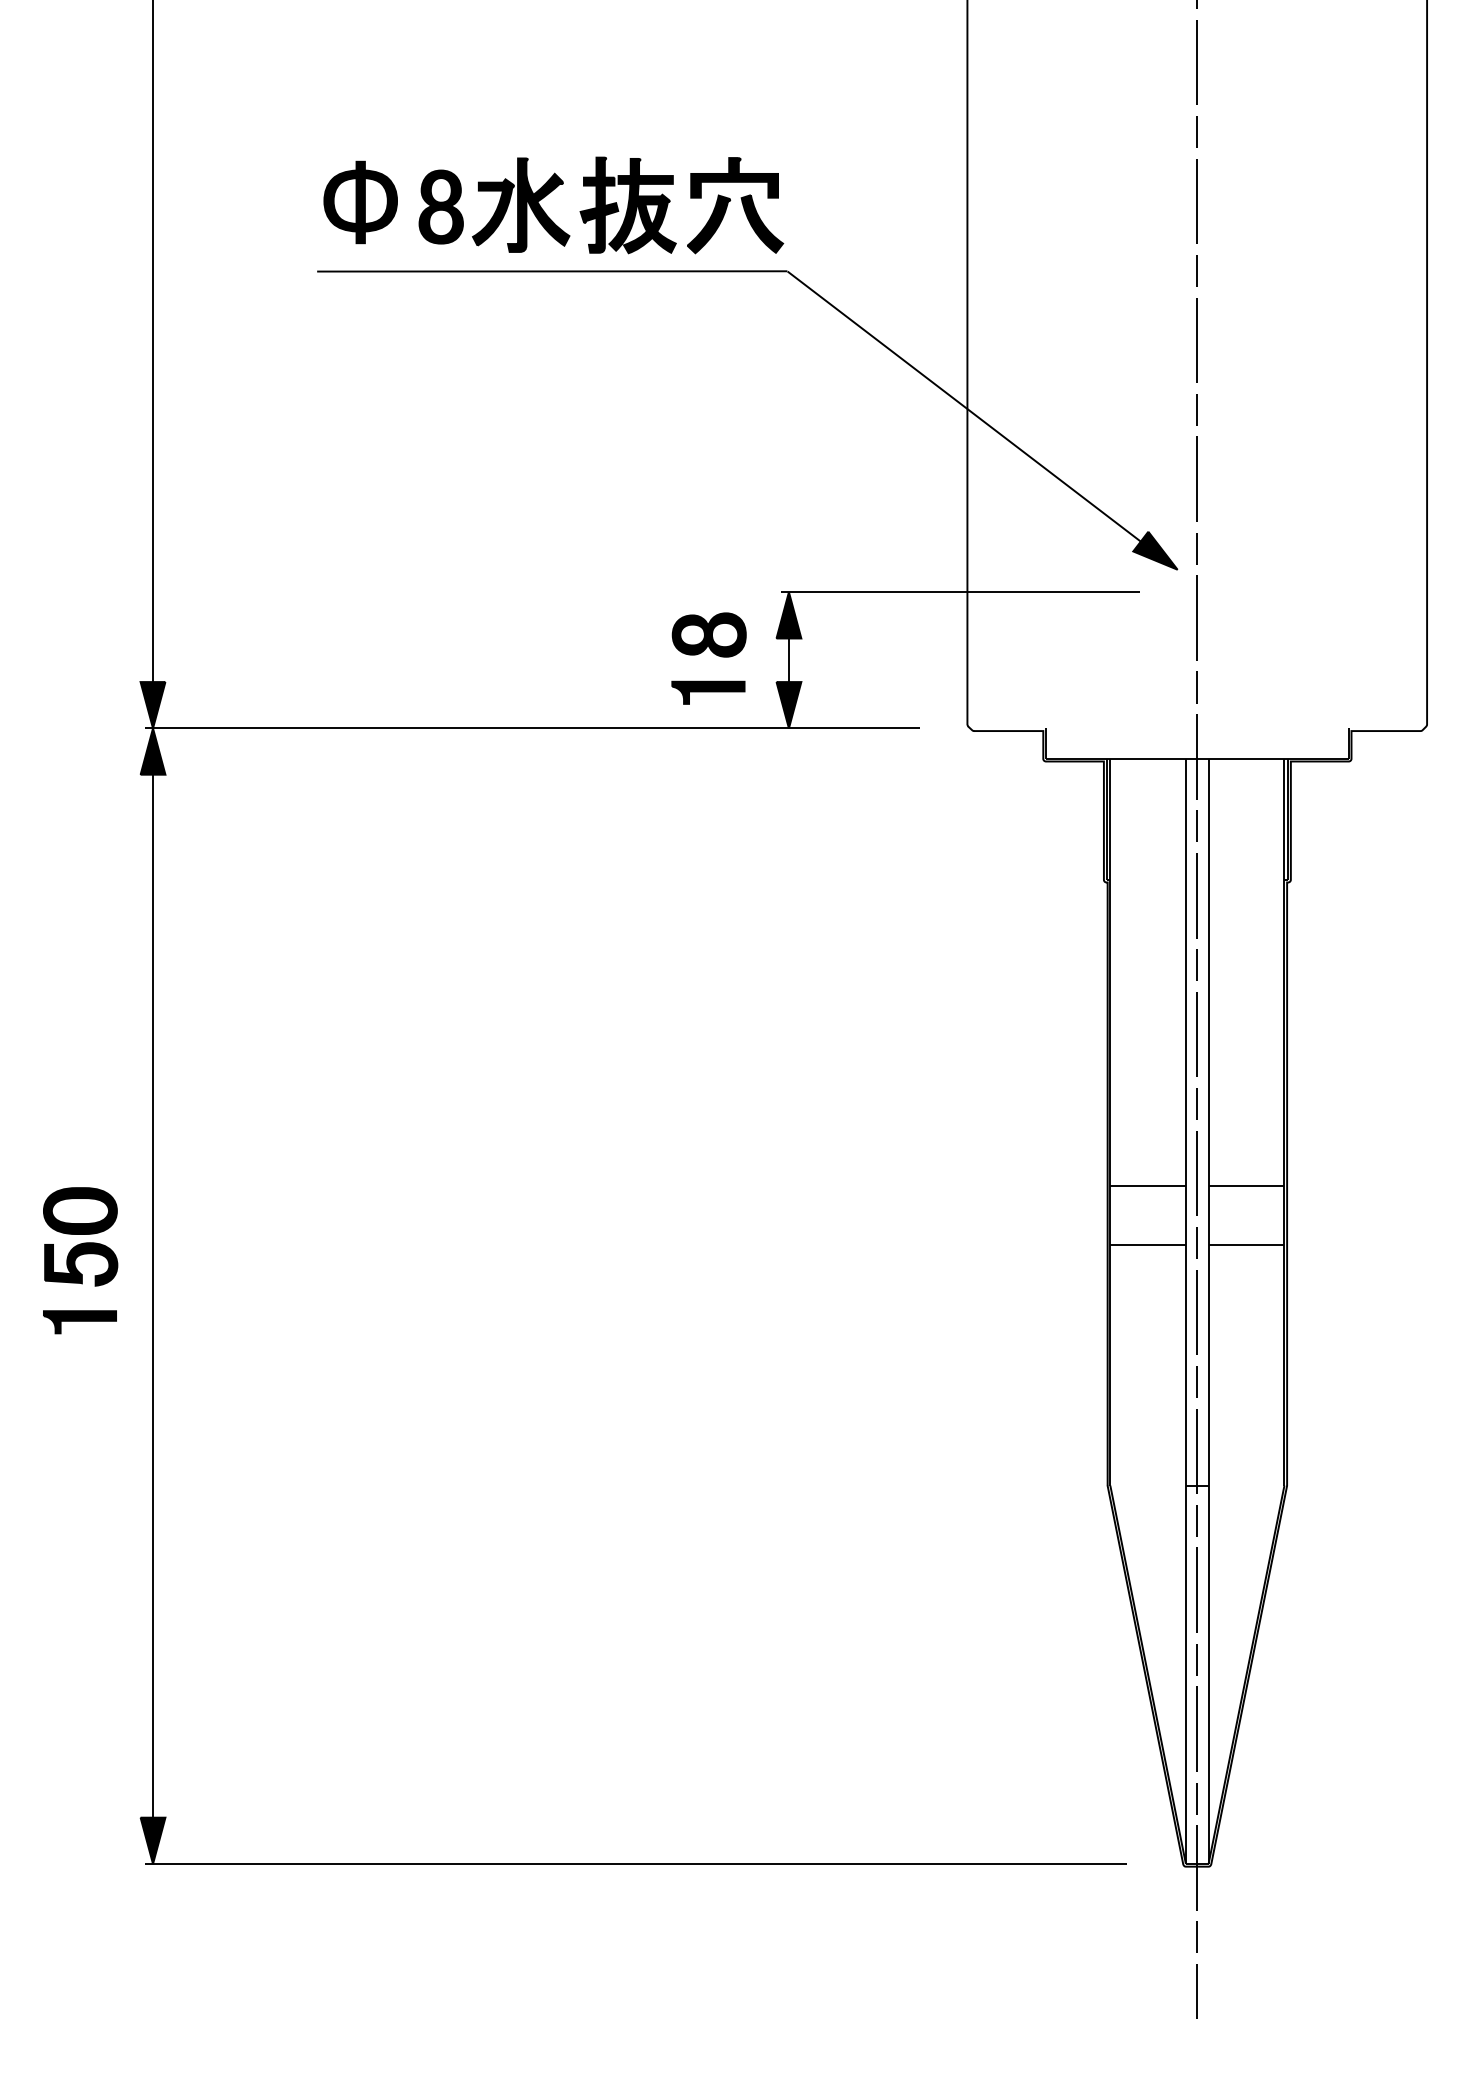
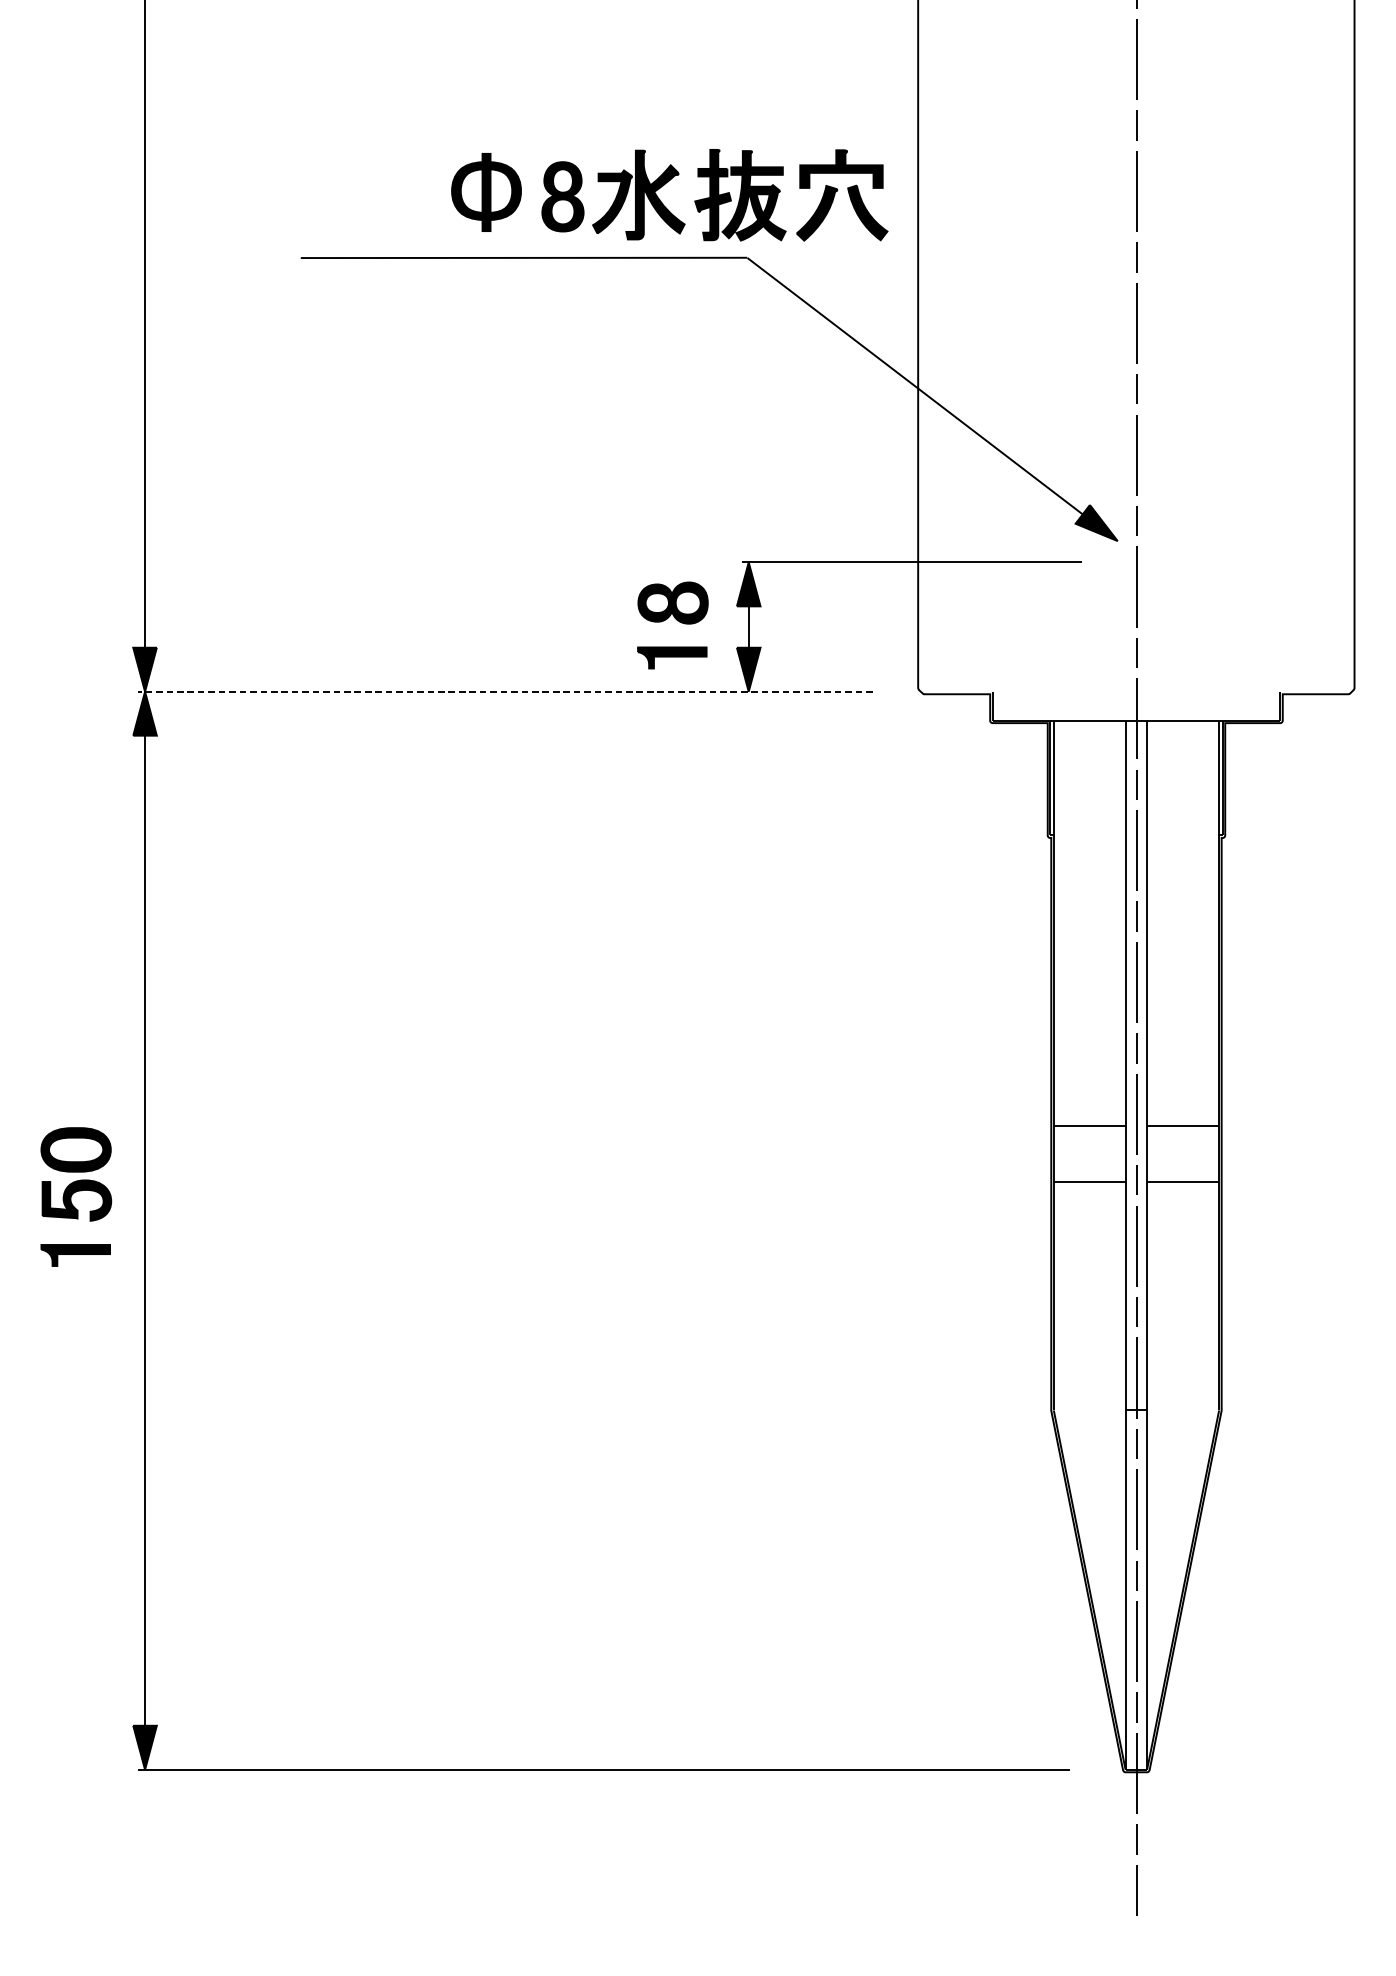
part: (544, 210) -> (660, 200), moved
line: (531, 728) -> (504, 691), solid -> dashed

